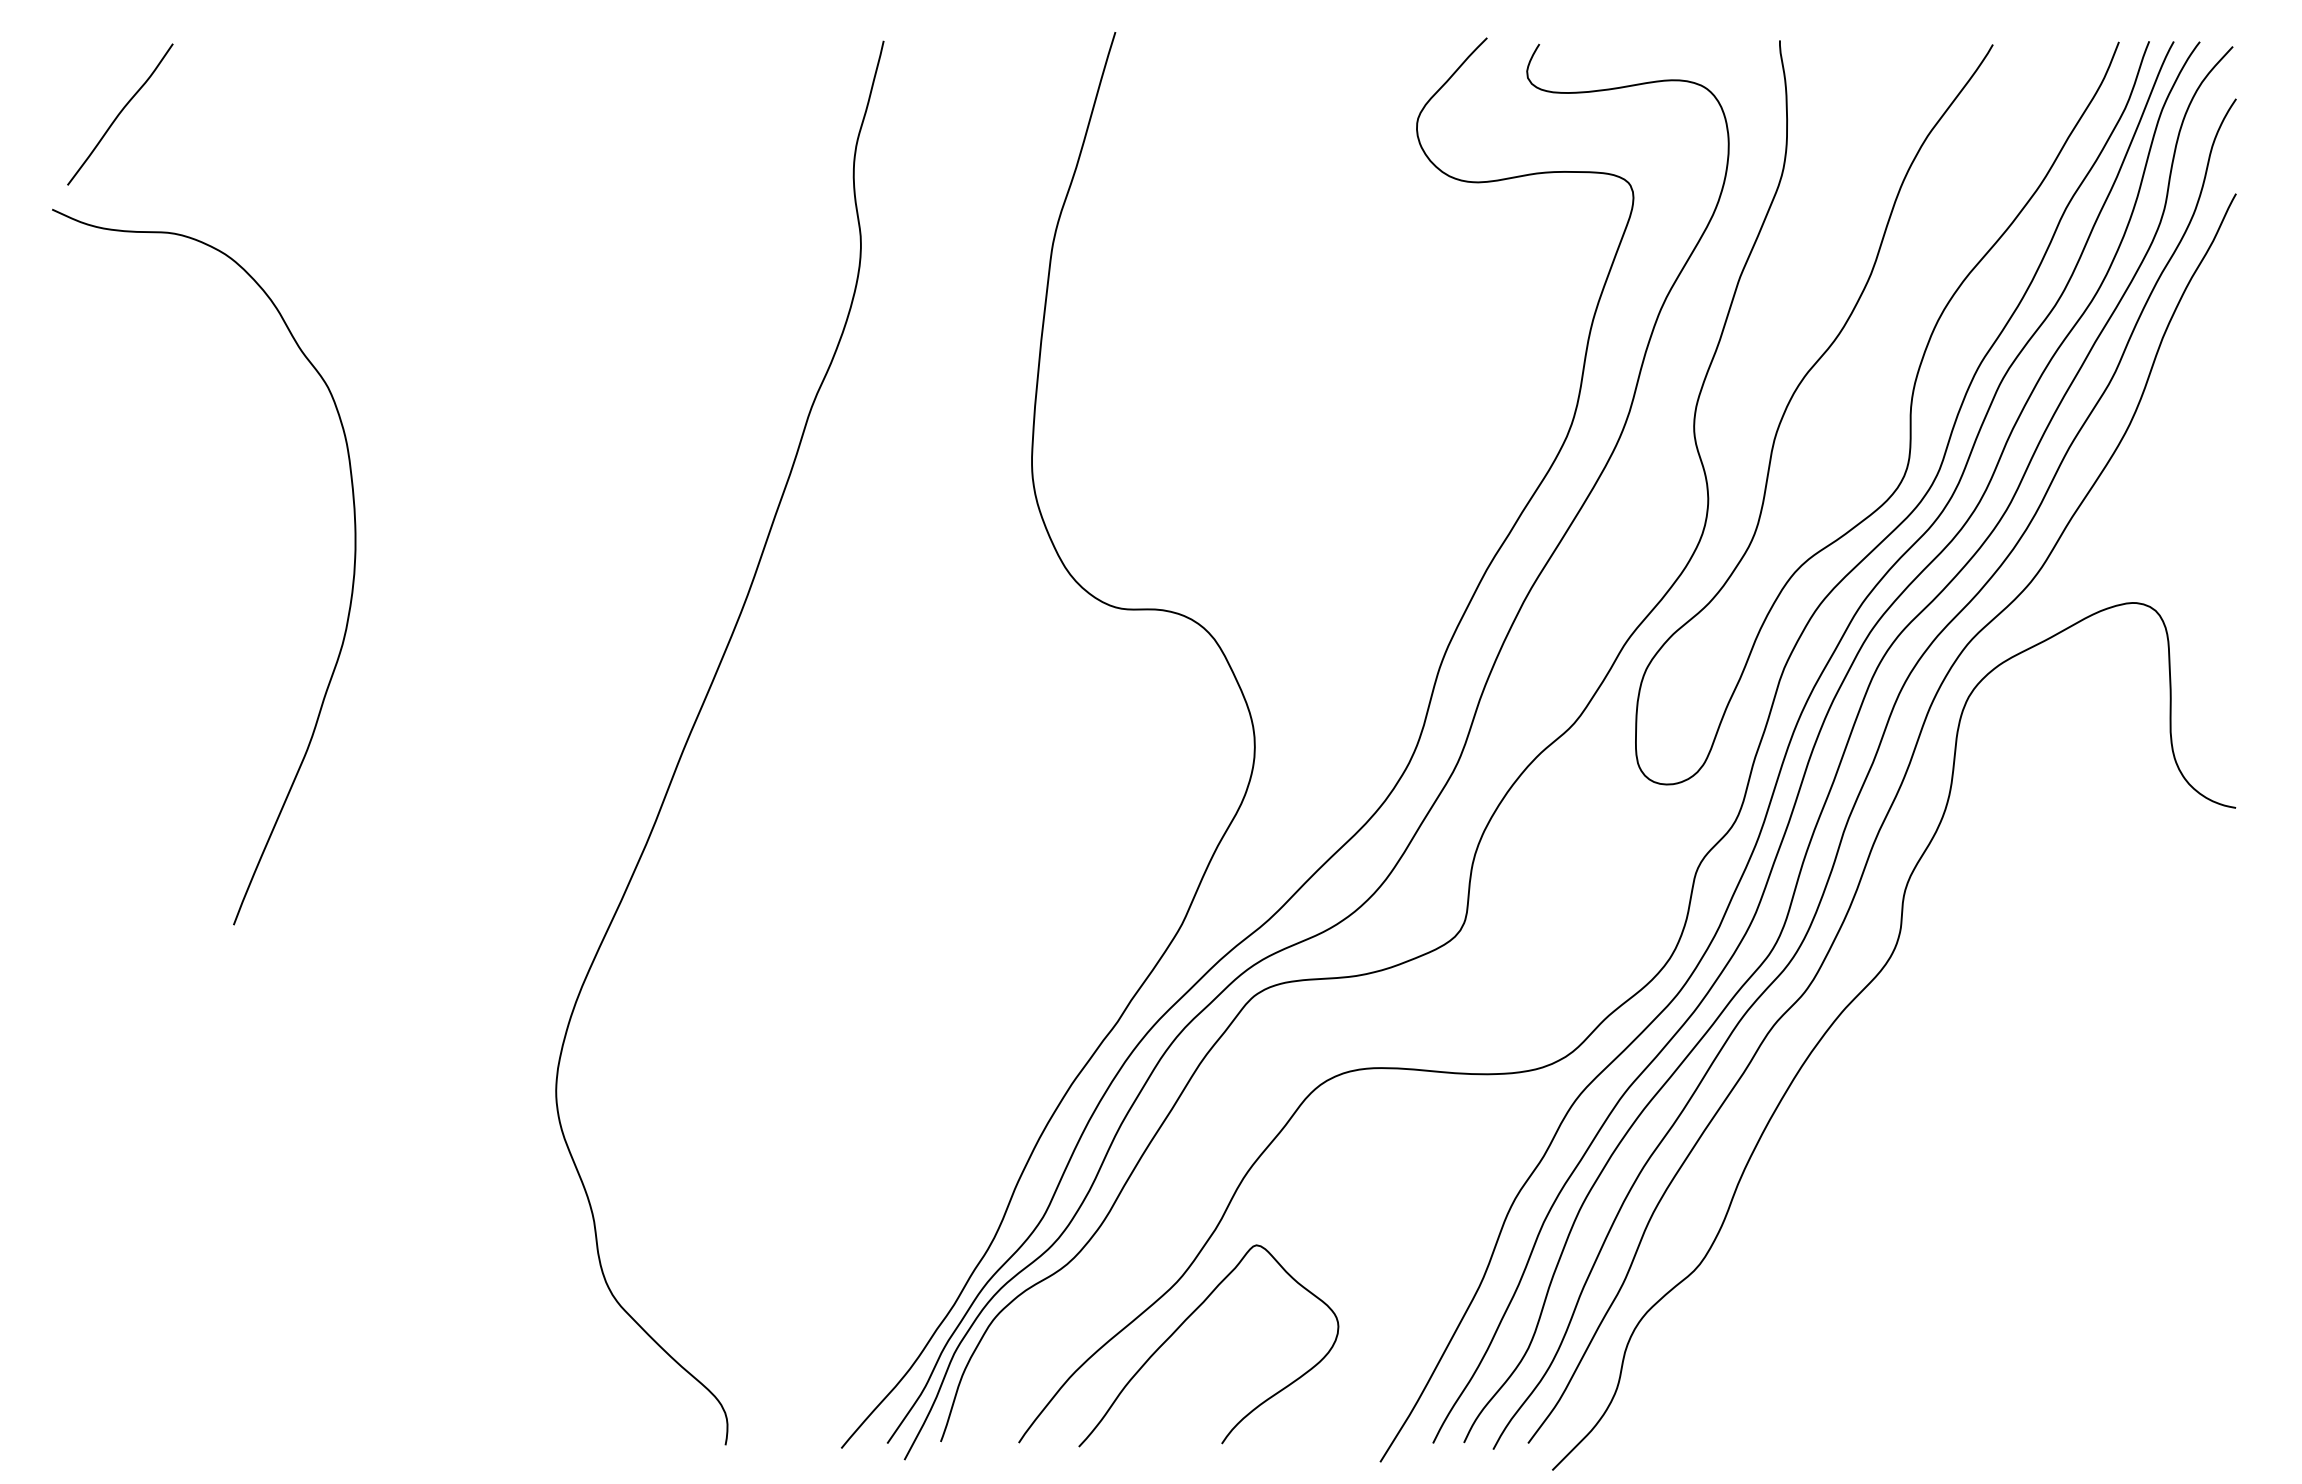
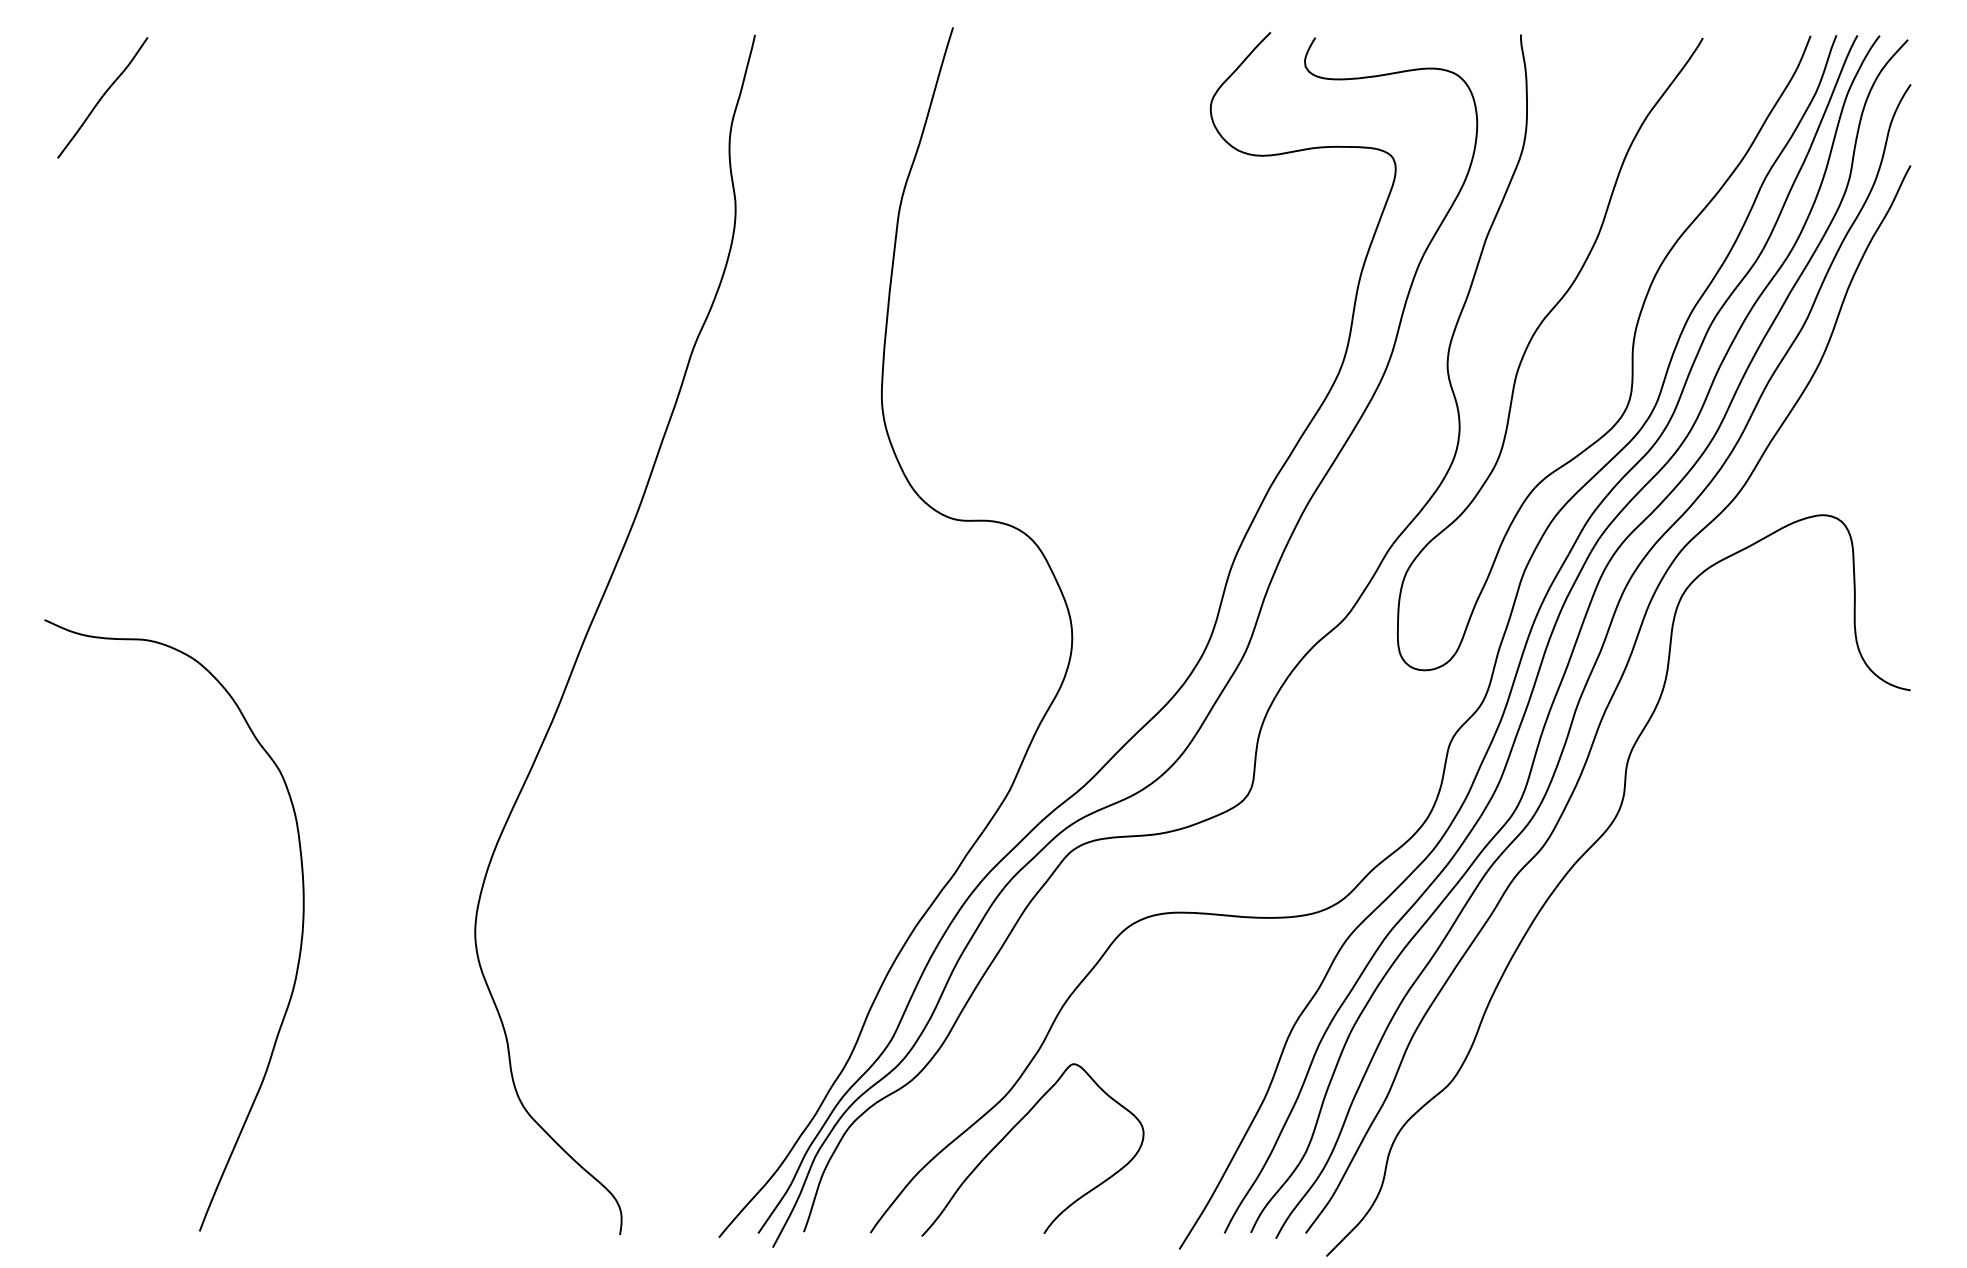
curve: (352, 579) -> (301, 936), moved

